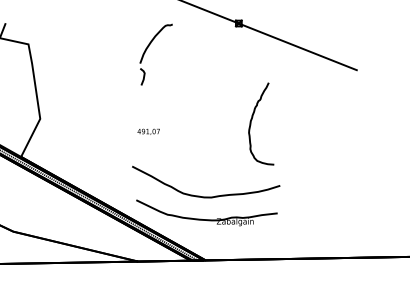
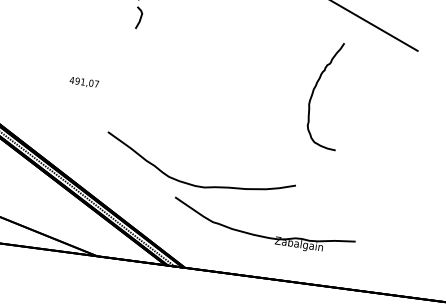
curve: (252, 120) -> (316, 88), moved
text: (148, 131) -> (84, 82), moved
part: (206, 219) -> (262, 235), moved

